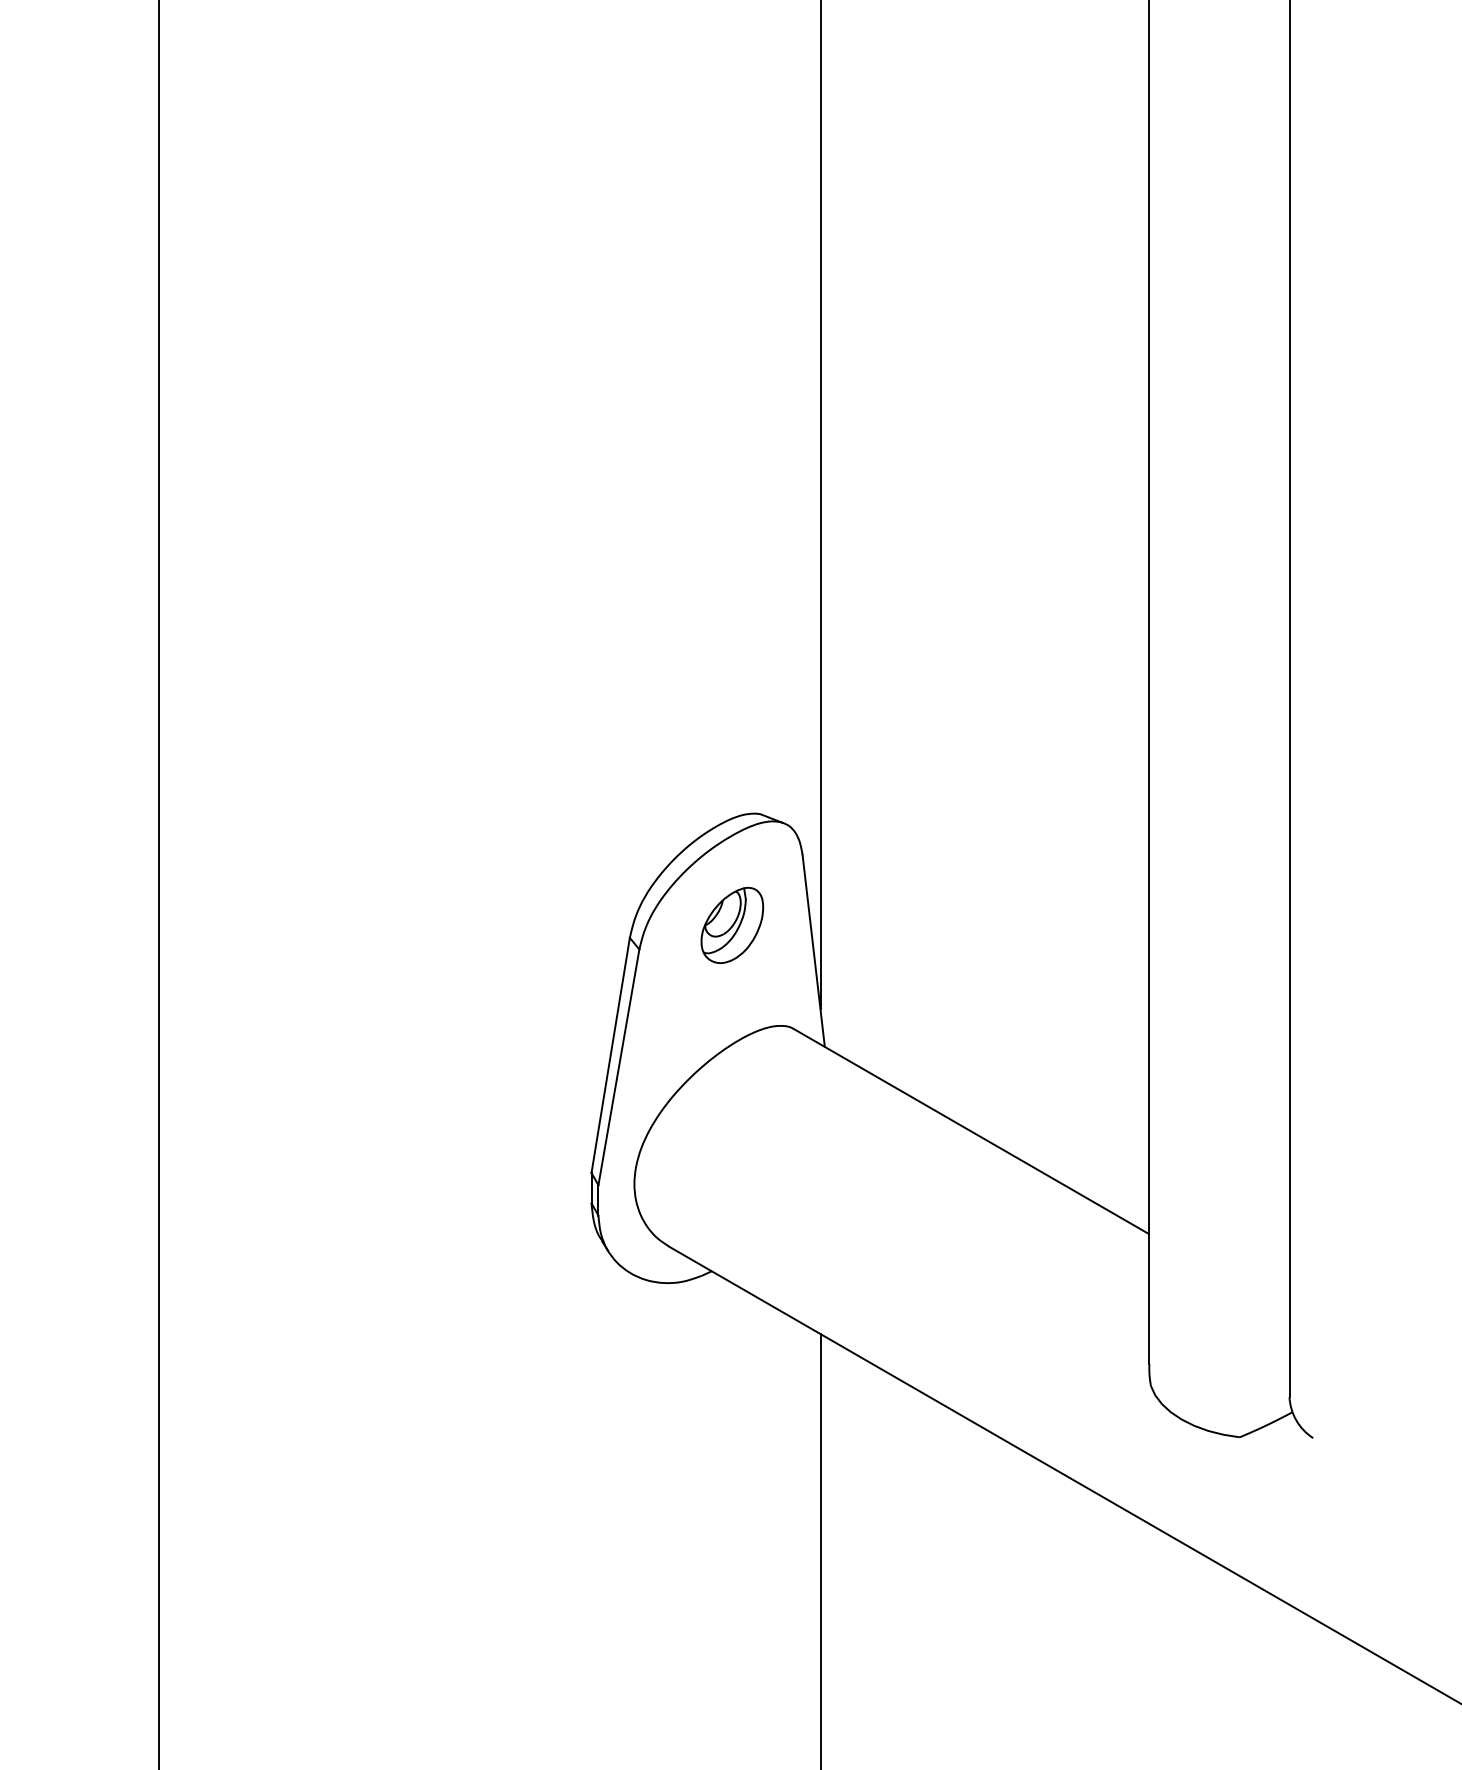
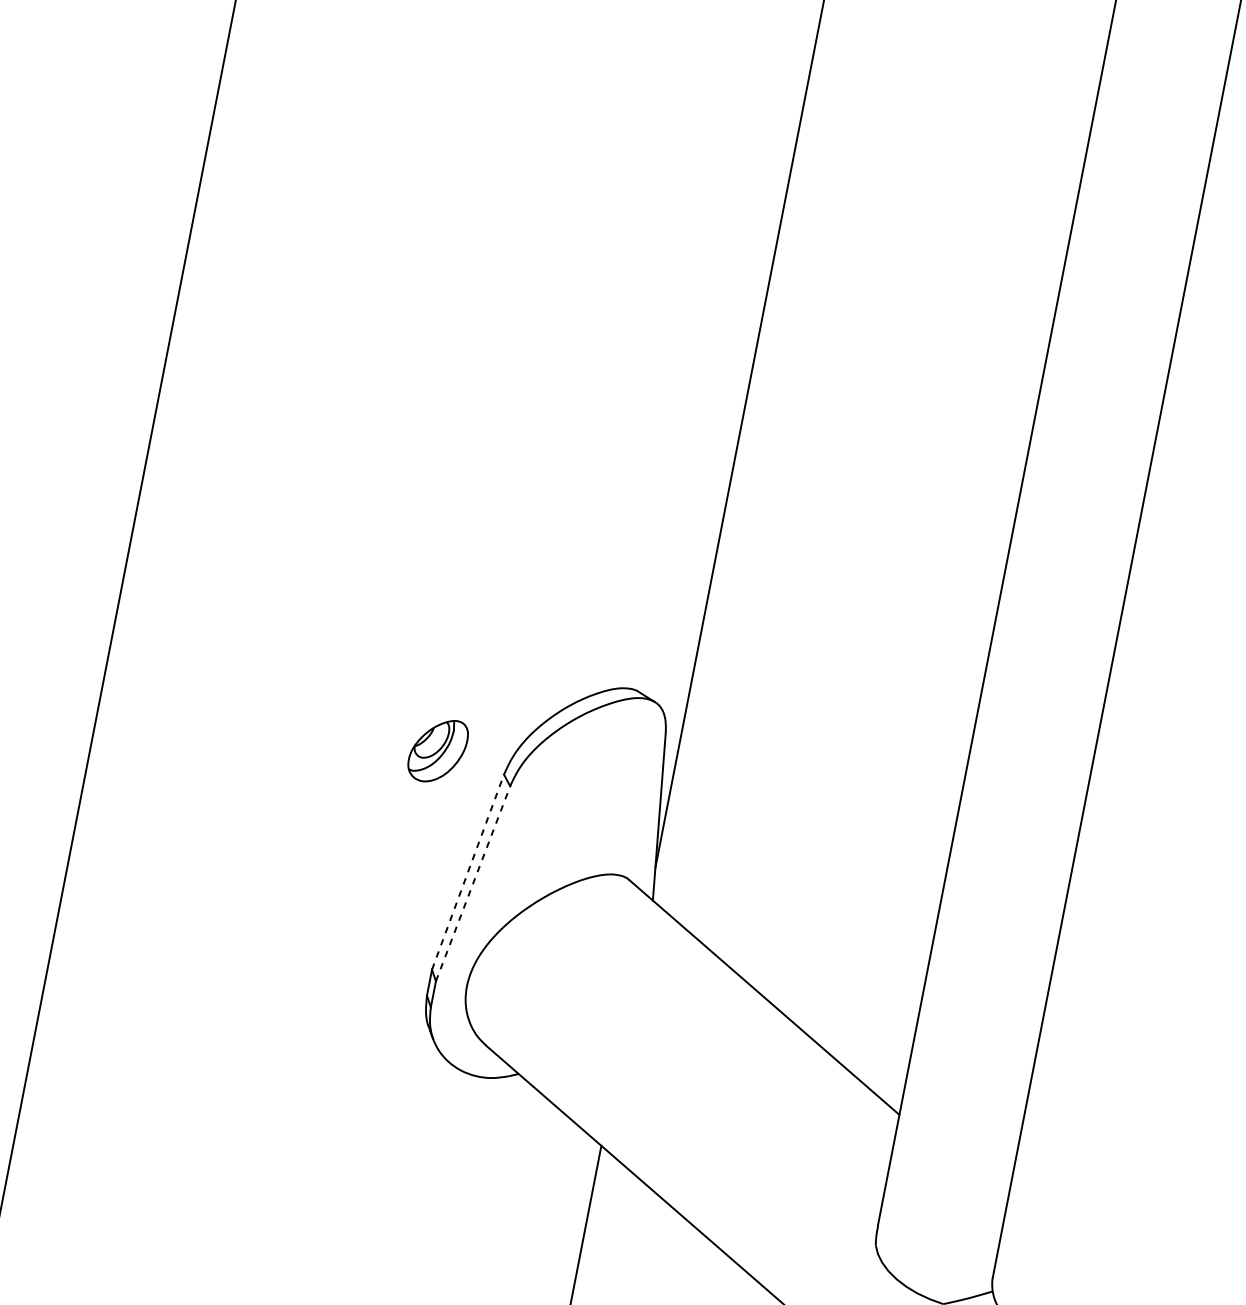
part: (732, 924) -> (438, 750), moved
line: (610, 1054) -> (468, 871), solid -> dashed
line: (618, 1067) -> (472, 883), solid -> dashed

